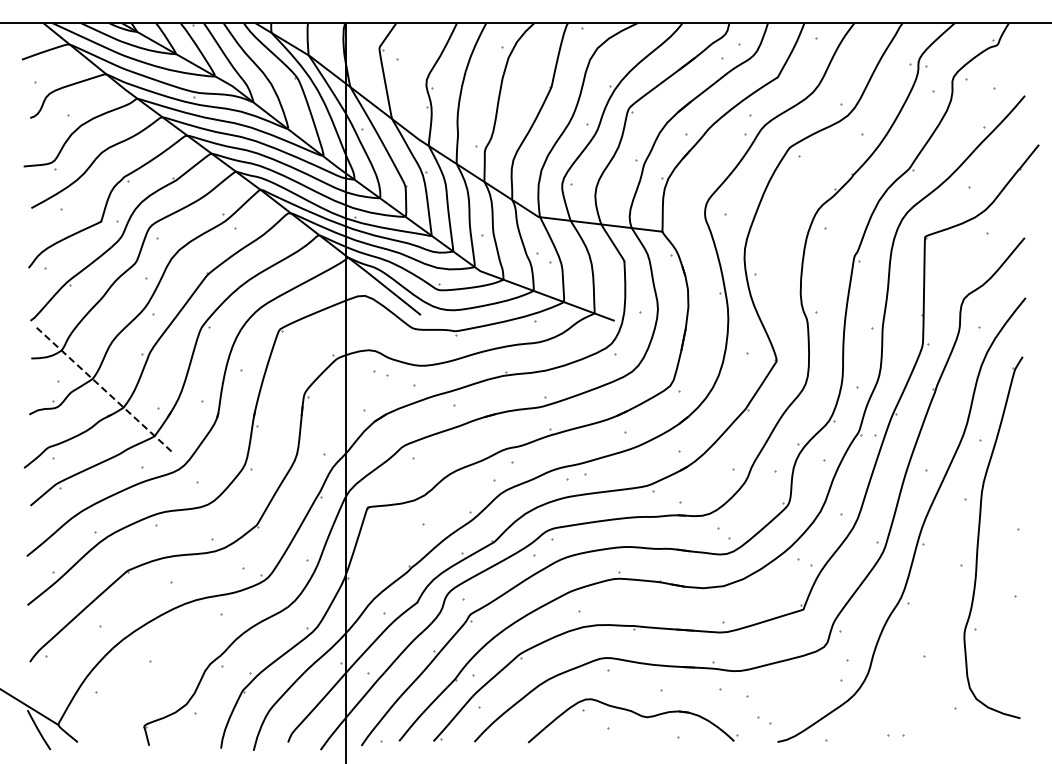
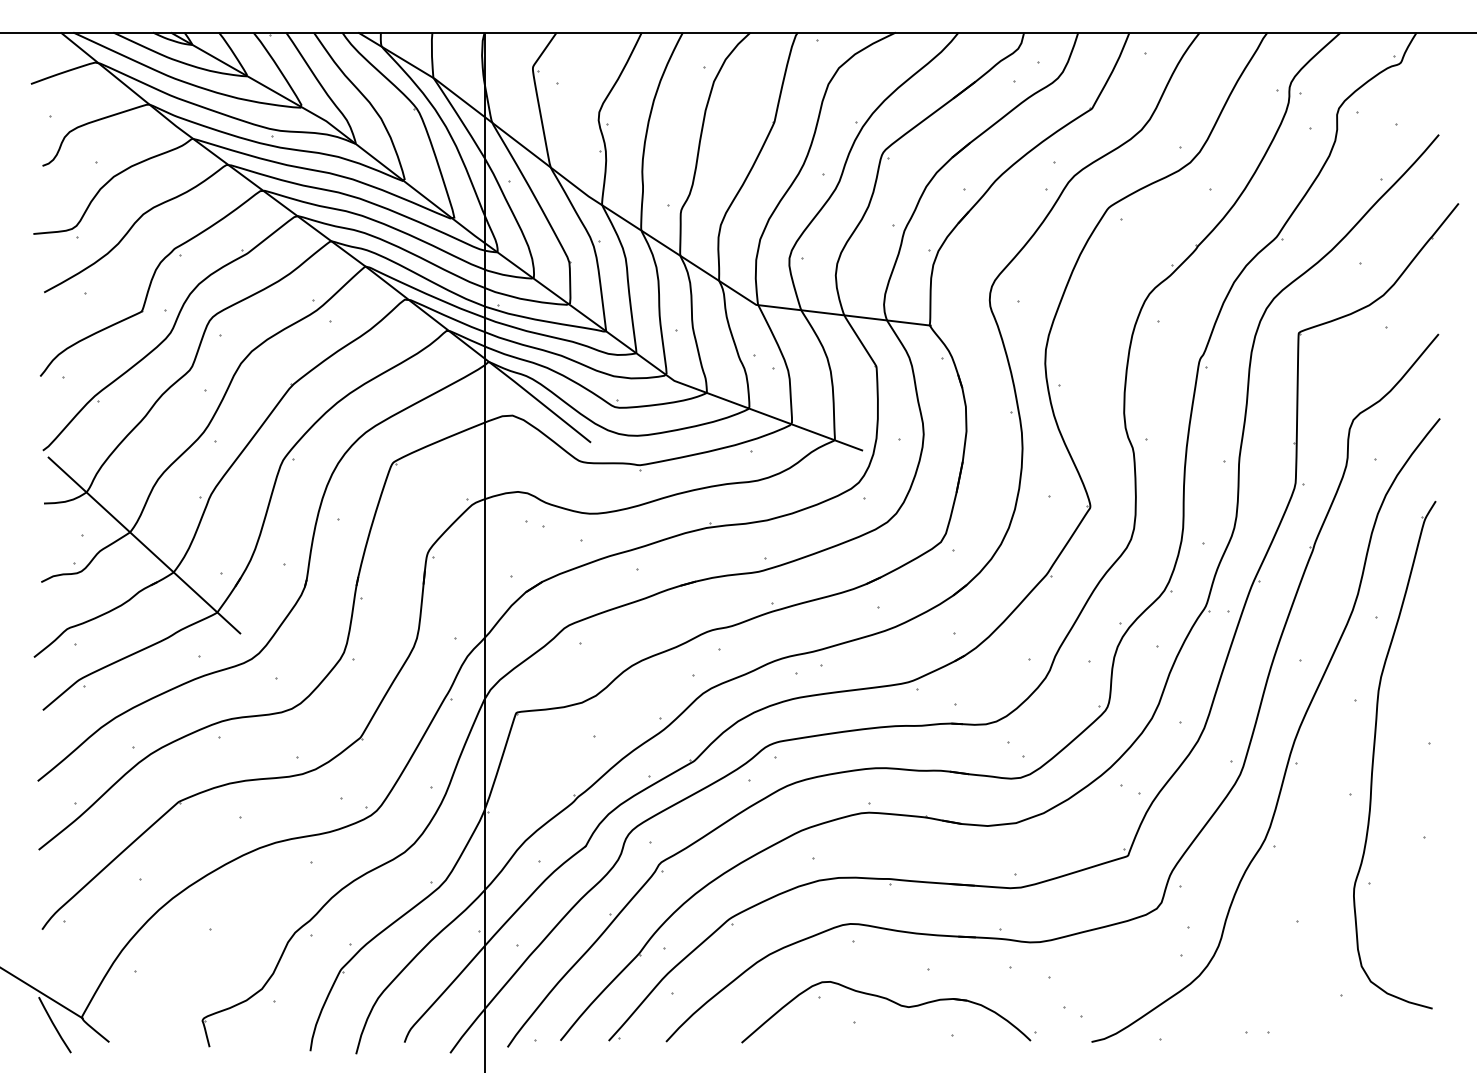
line: (102, 388) -> (143, 545), dashed -> solid

